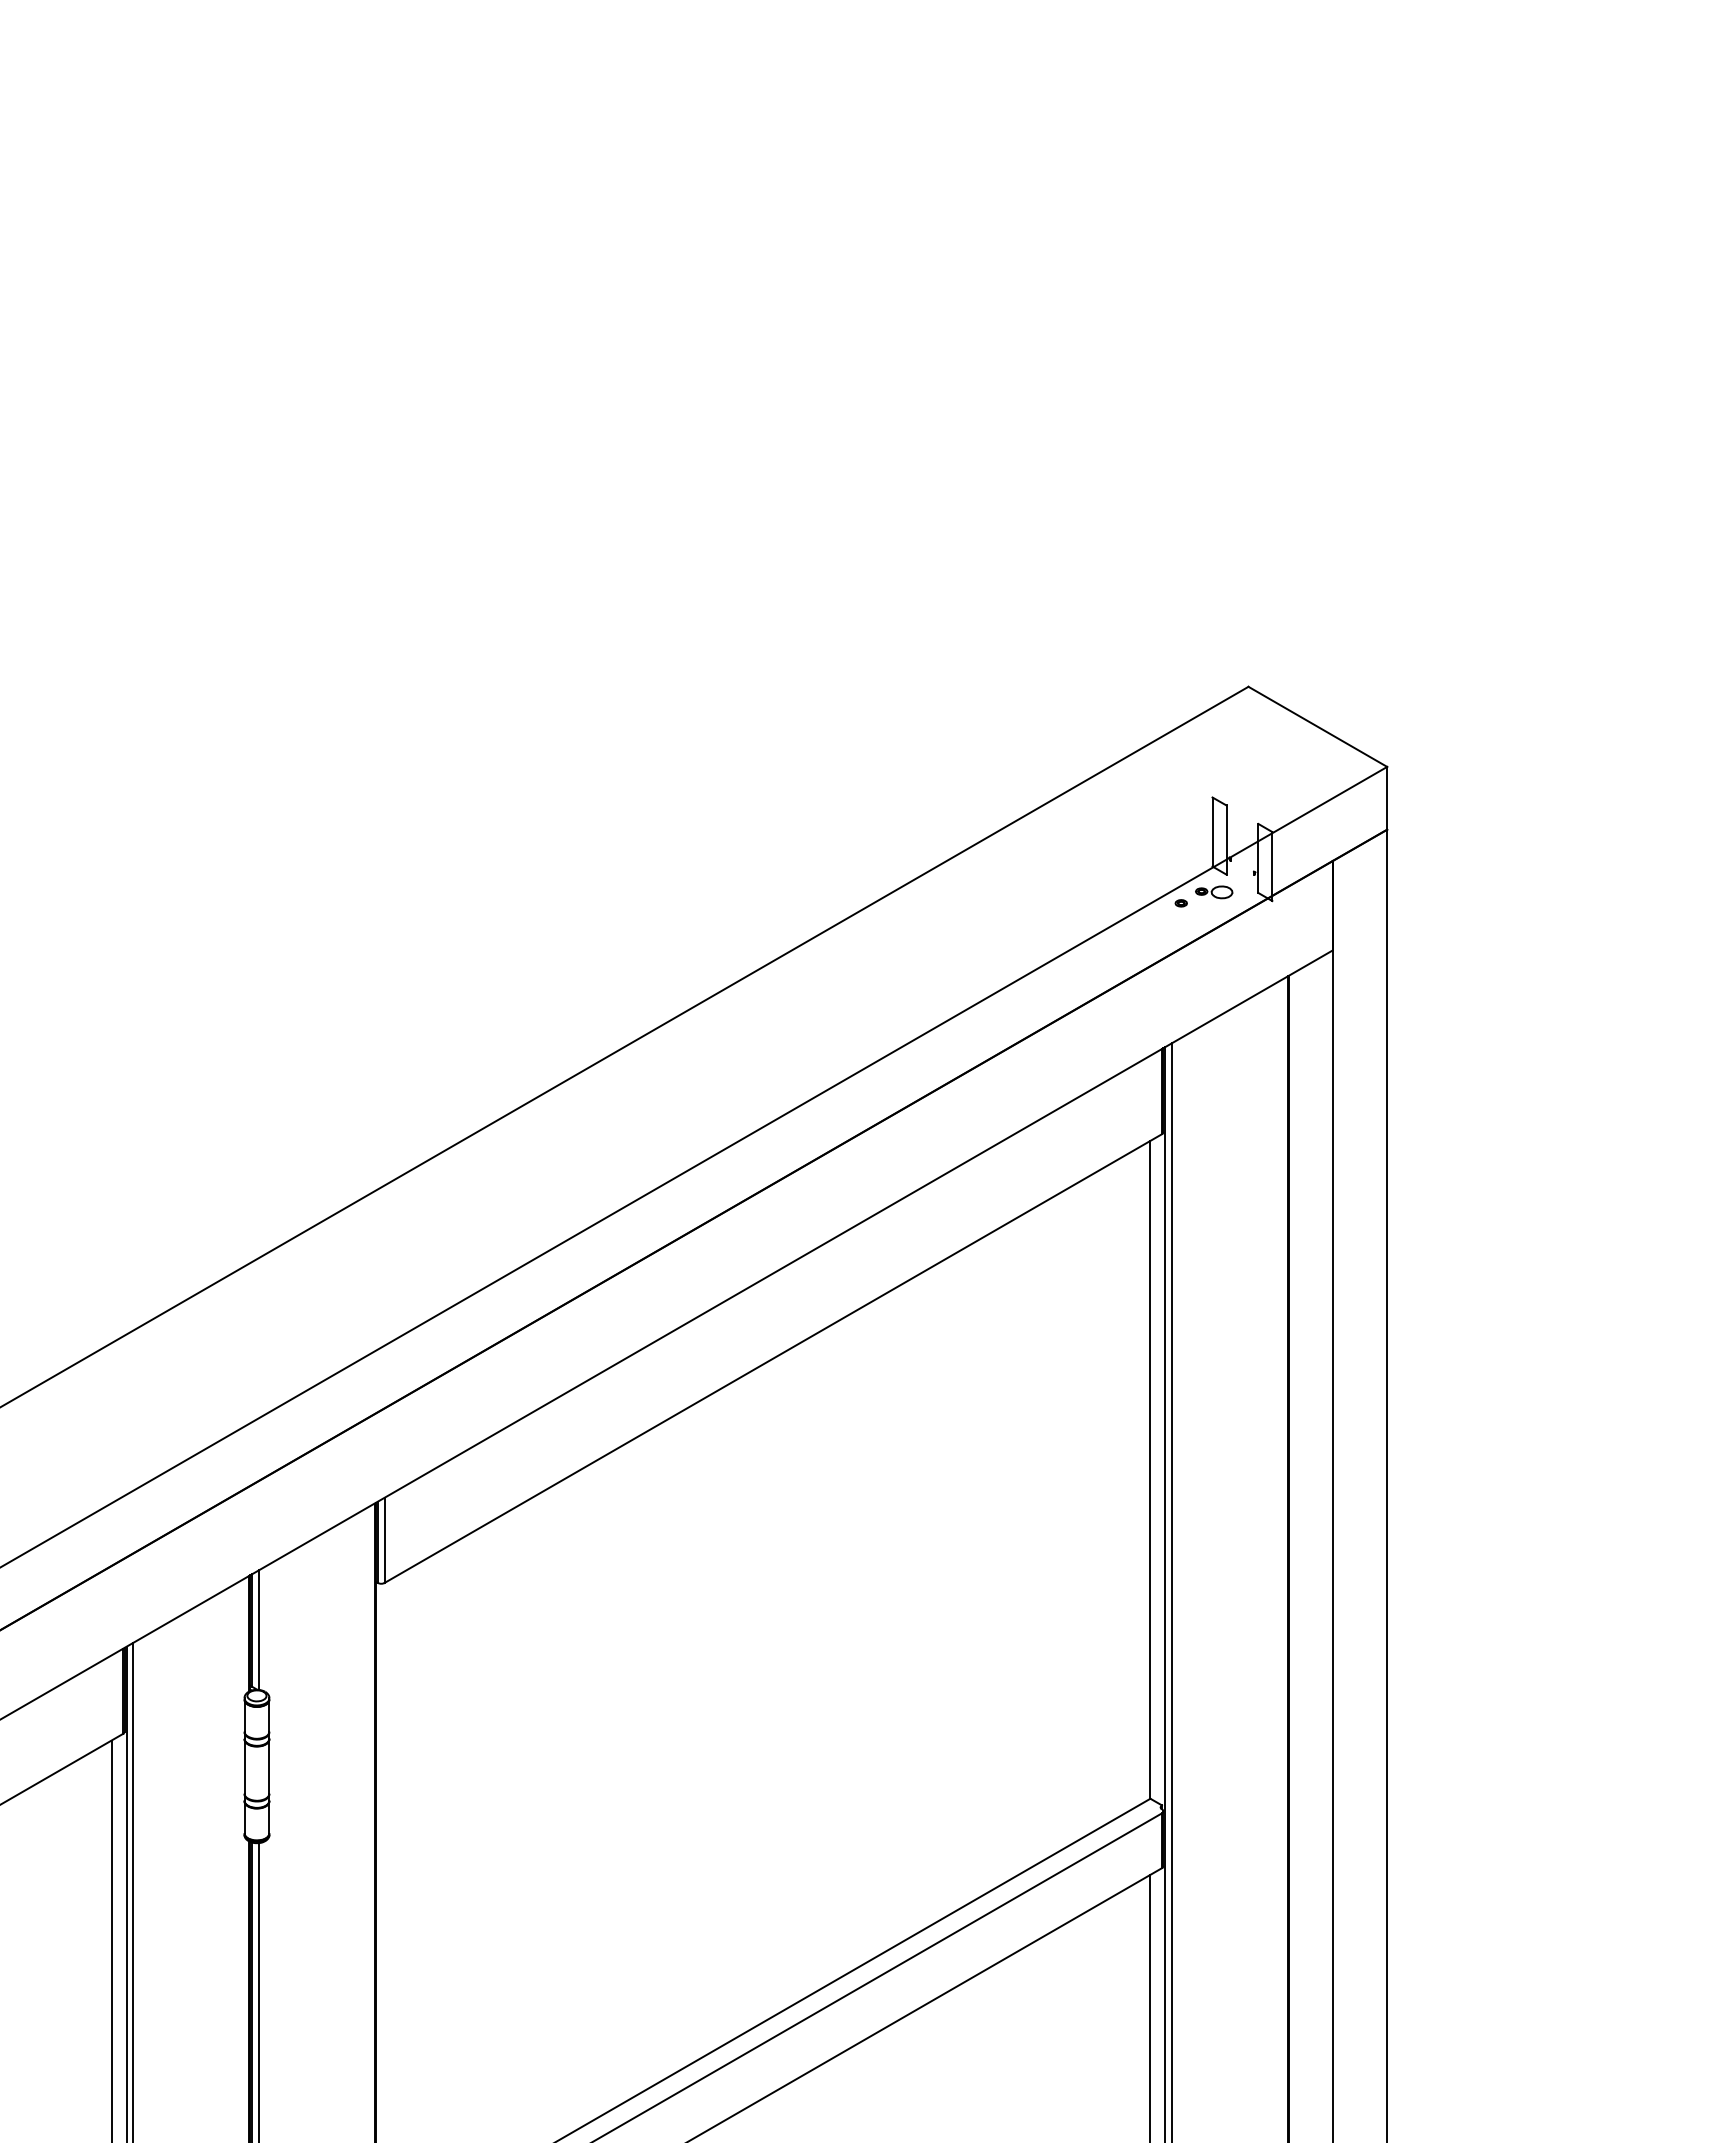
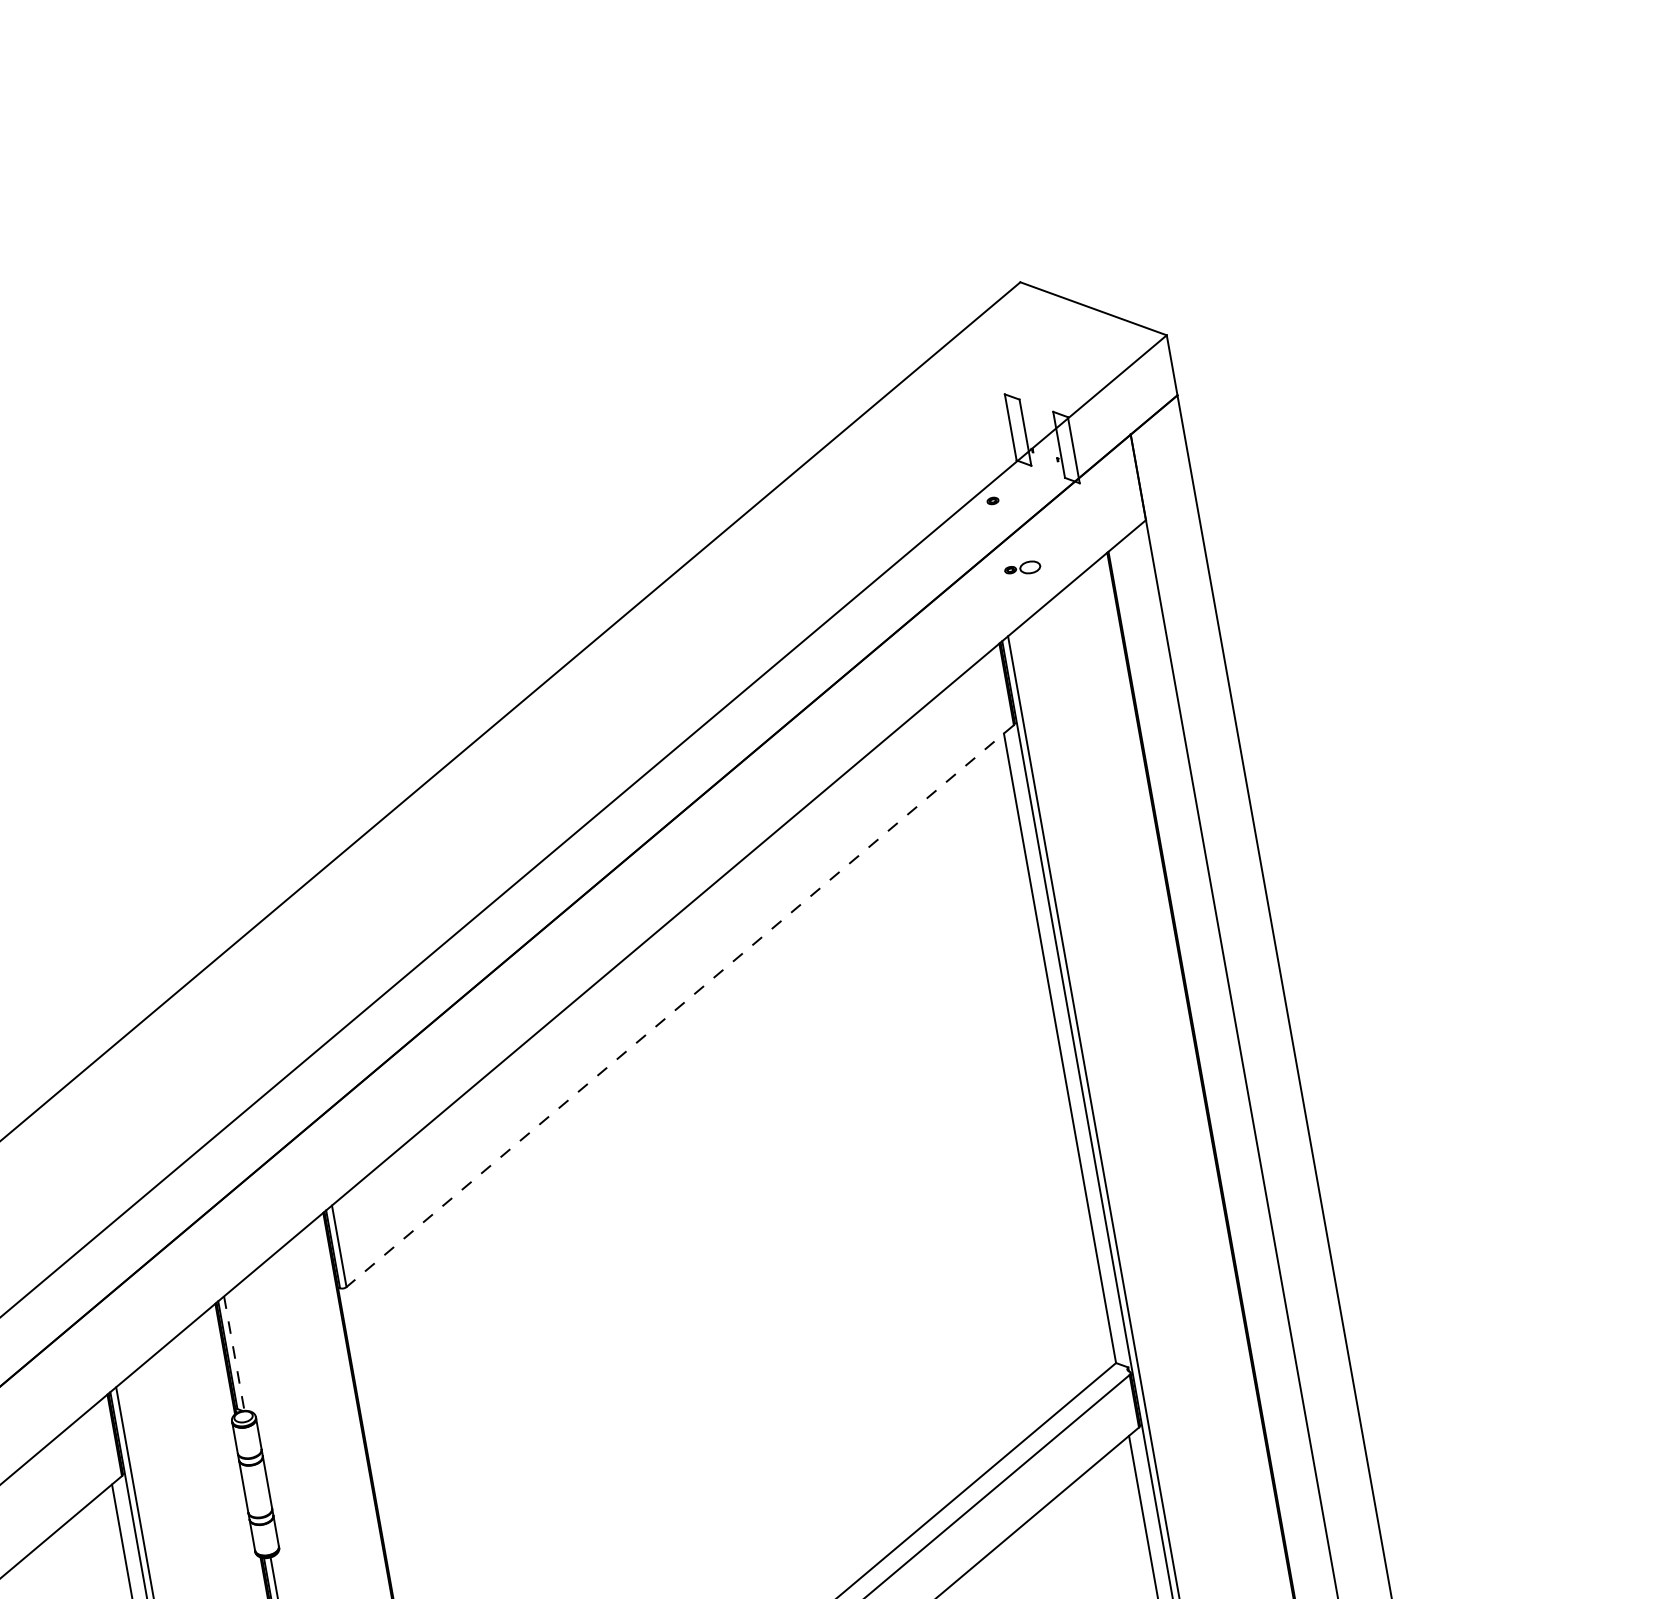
part: (1214, 892) -> (1023, 568), moved
line: (773, 1358) -> (680, 1006), solid -> dashed
line: (258, 1630) -> (233, 1354), solid -> dashed

